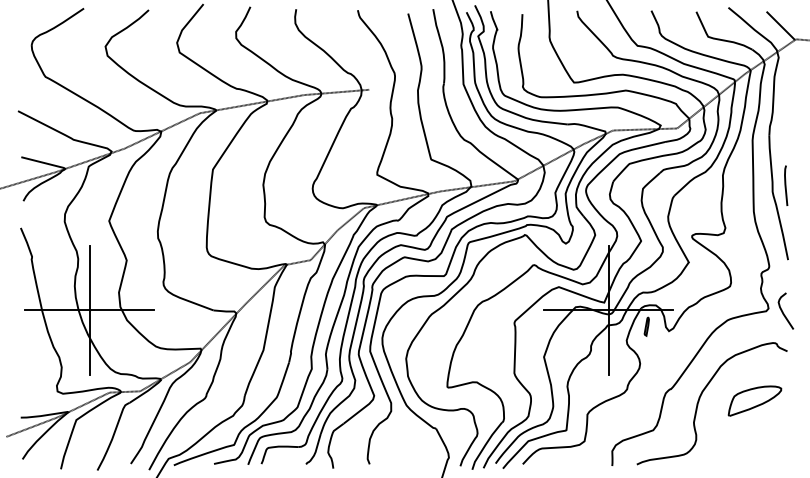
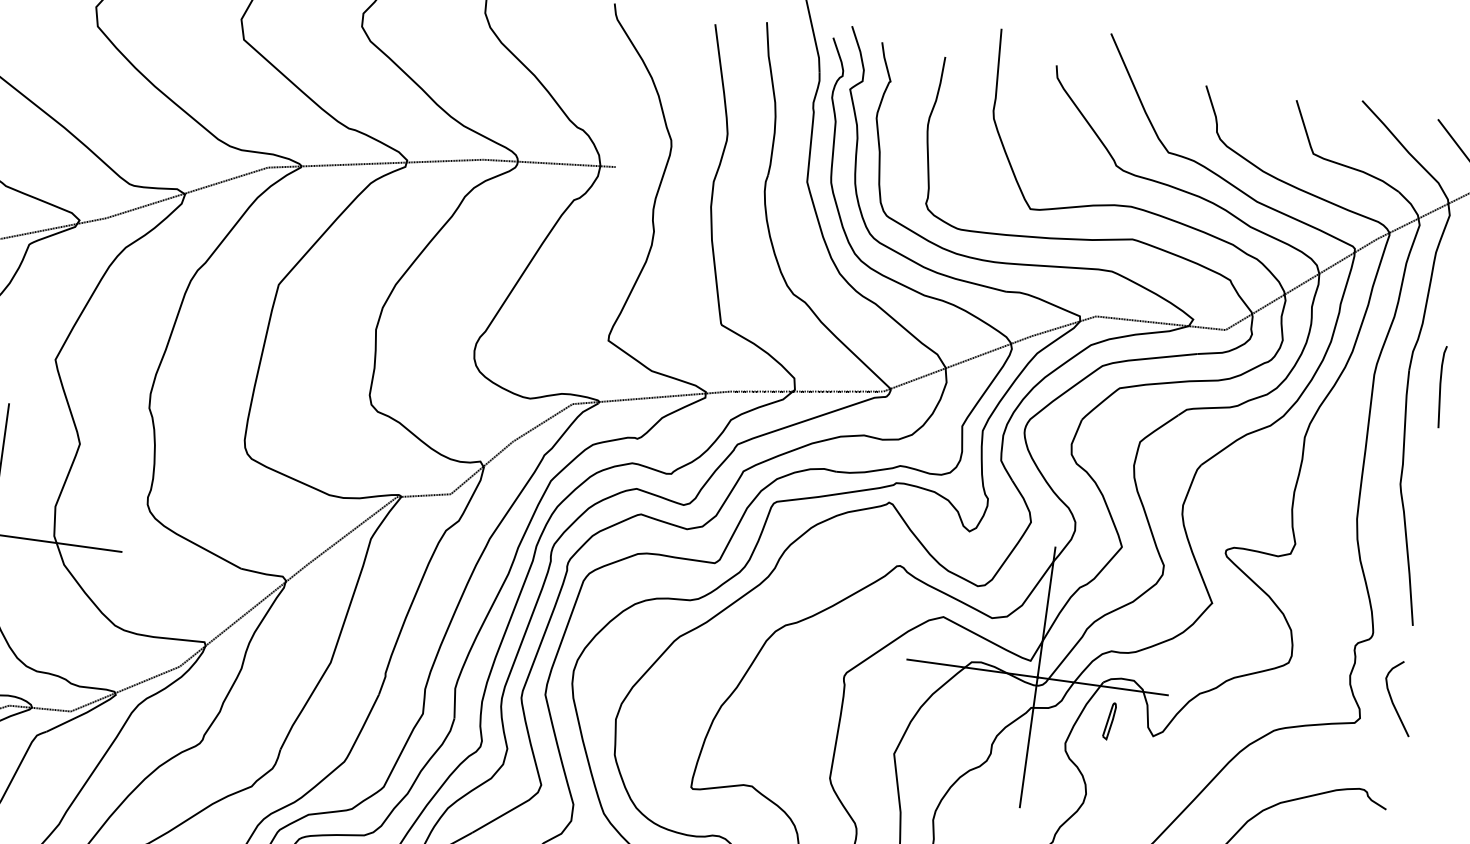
line: (786, 185) -> (1442, 386), moved
curve: (783, 311) -> (1393, 697), moved

